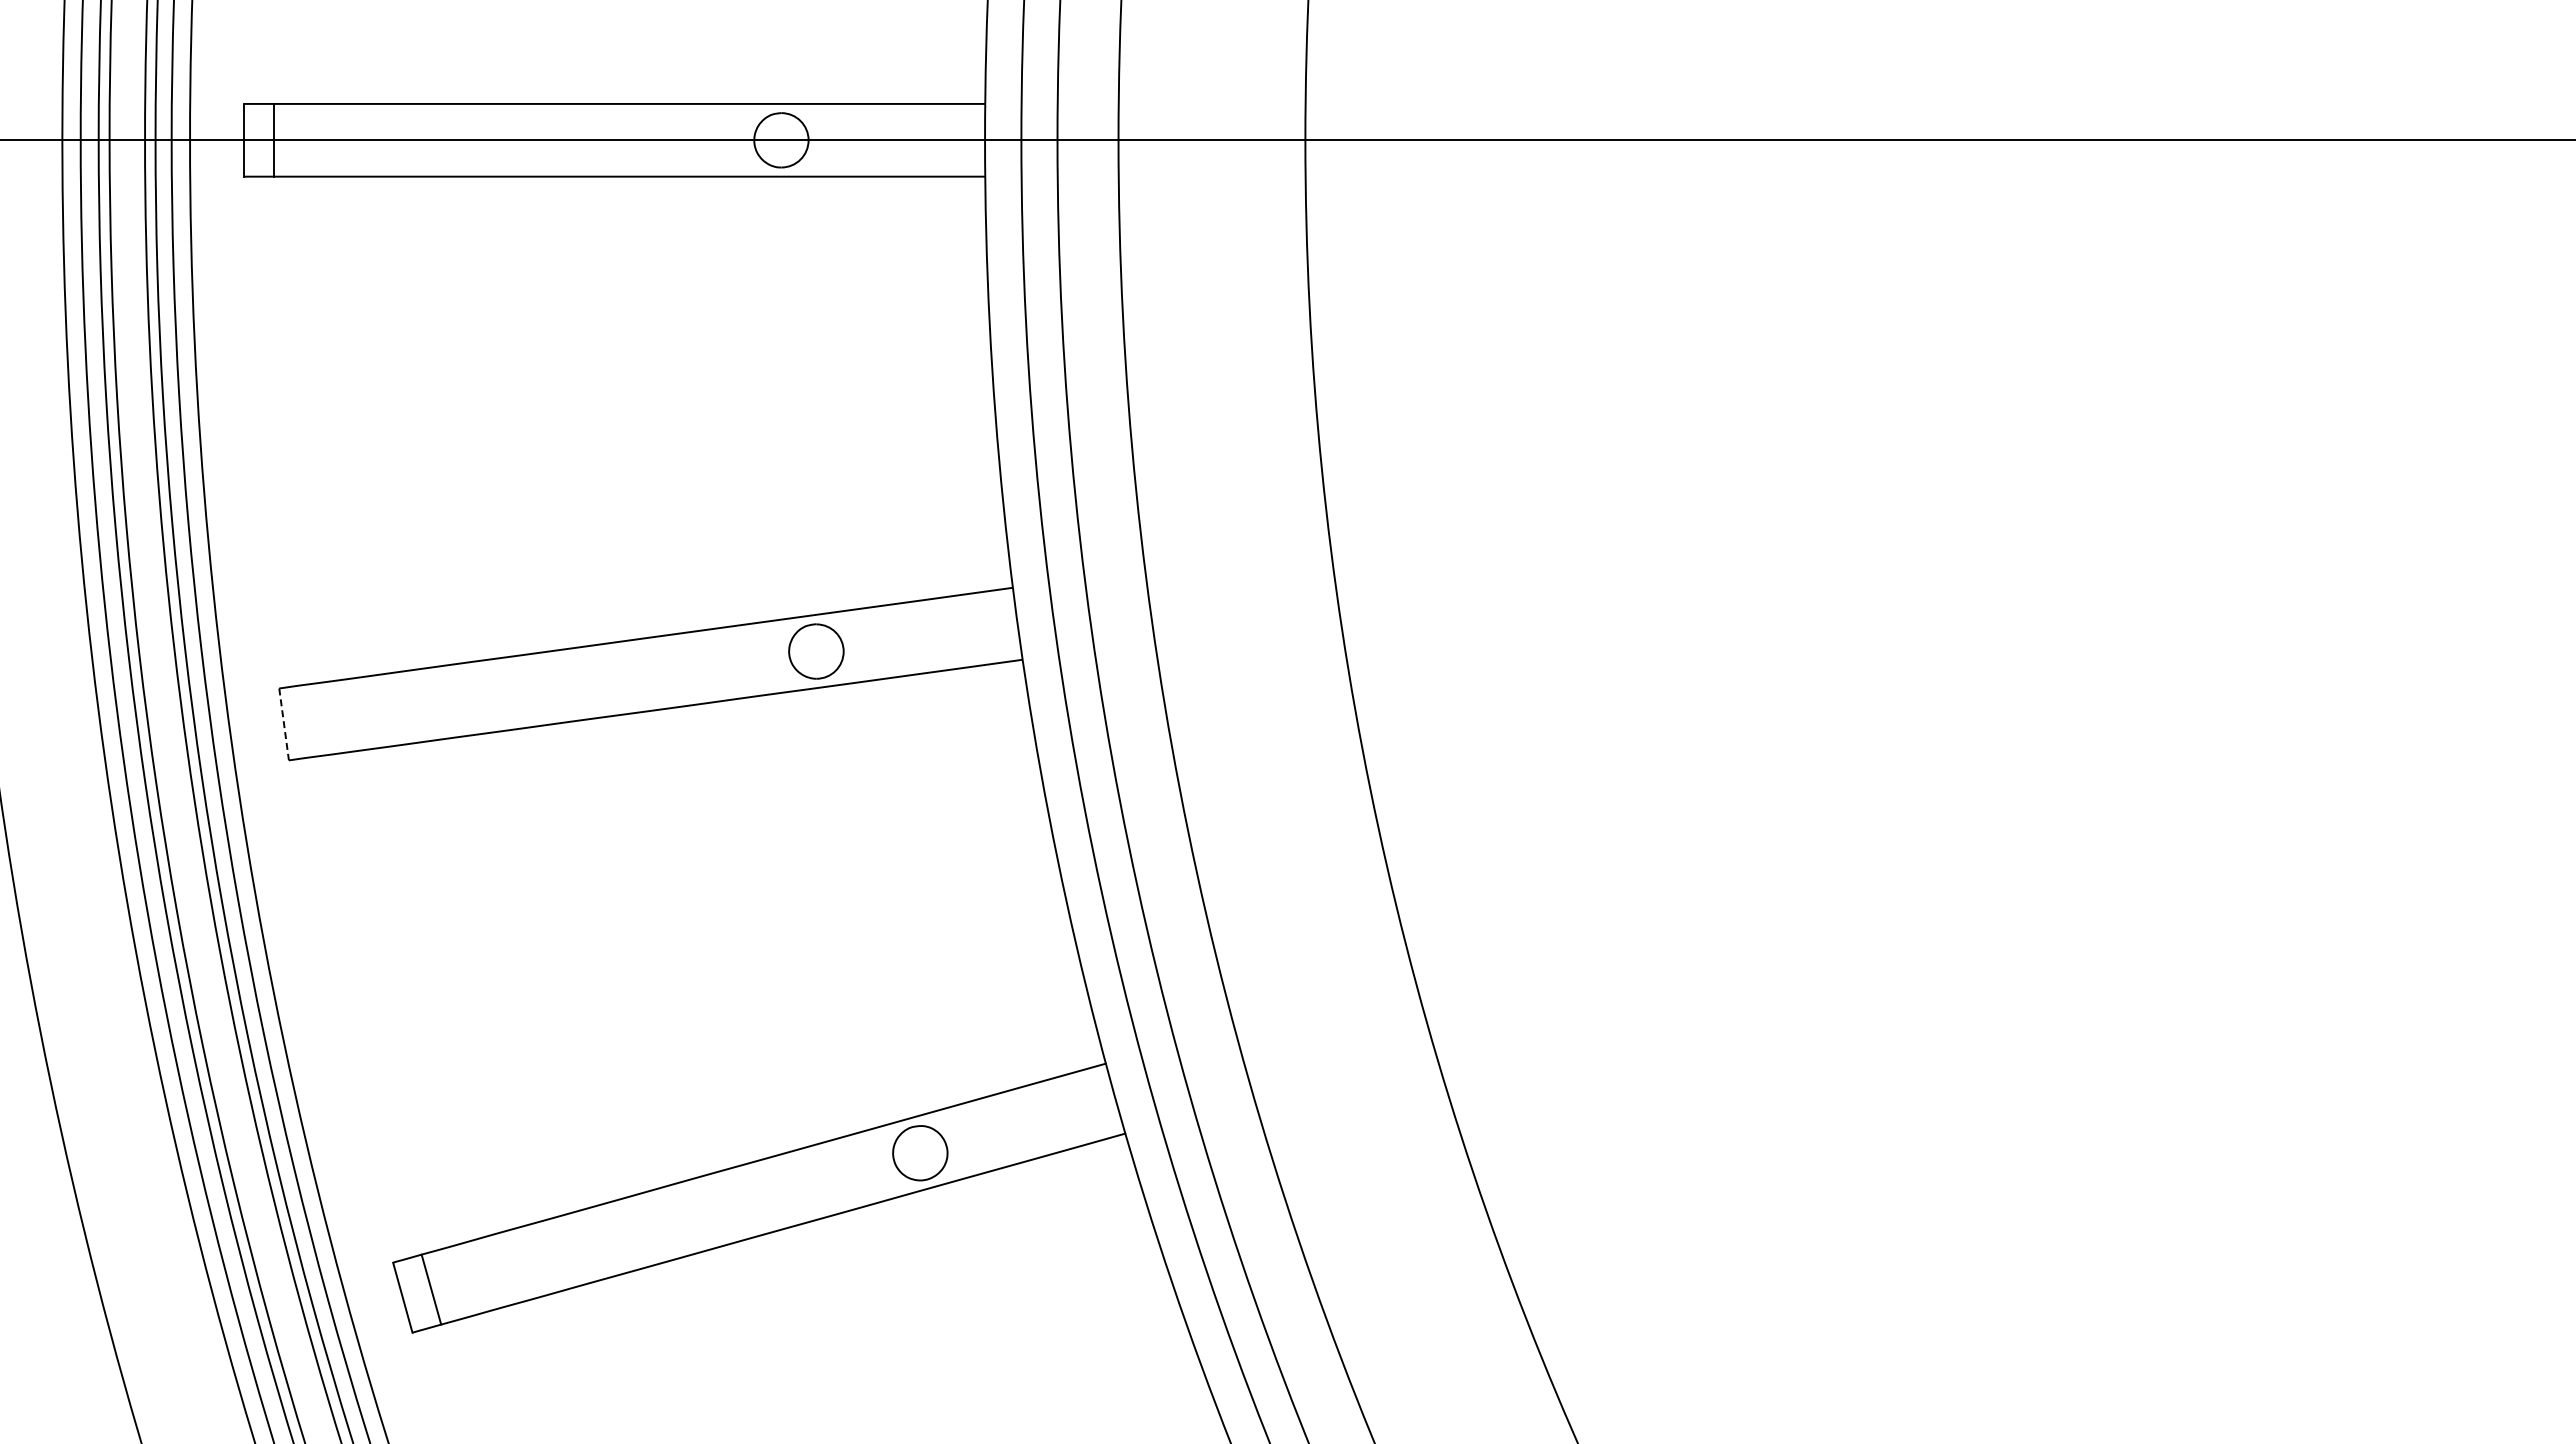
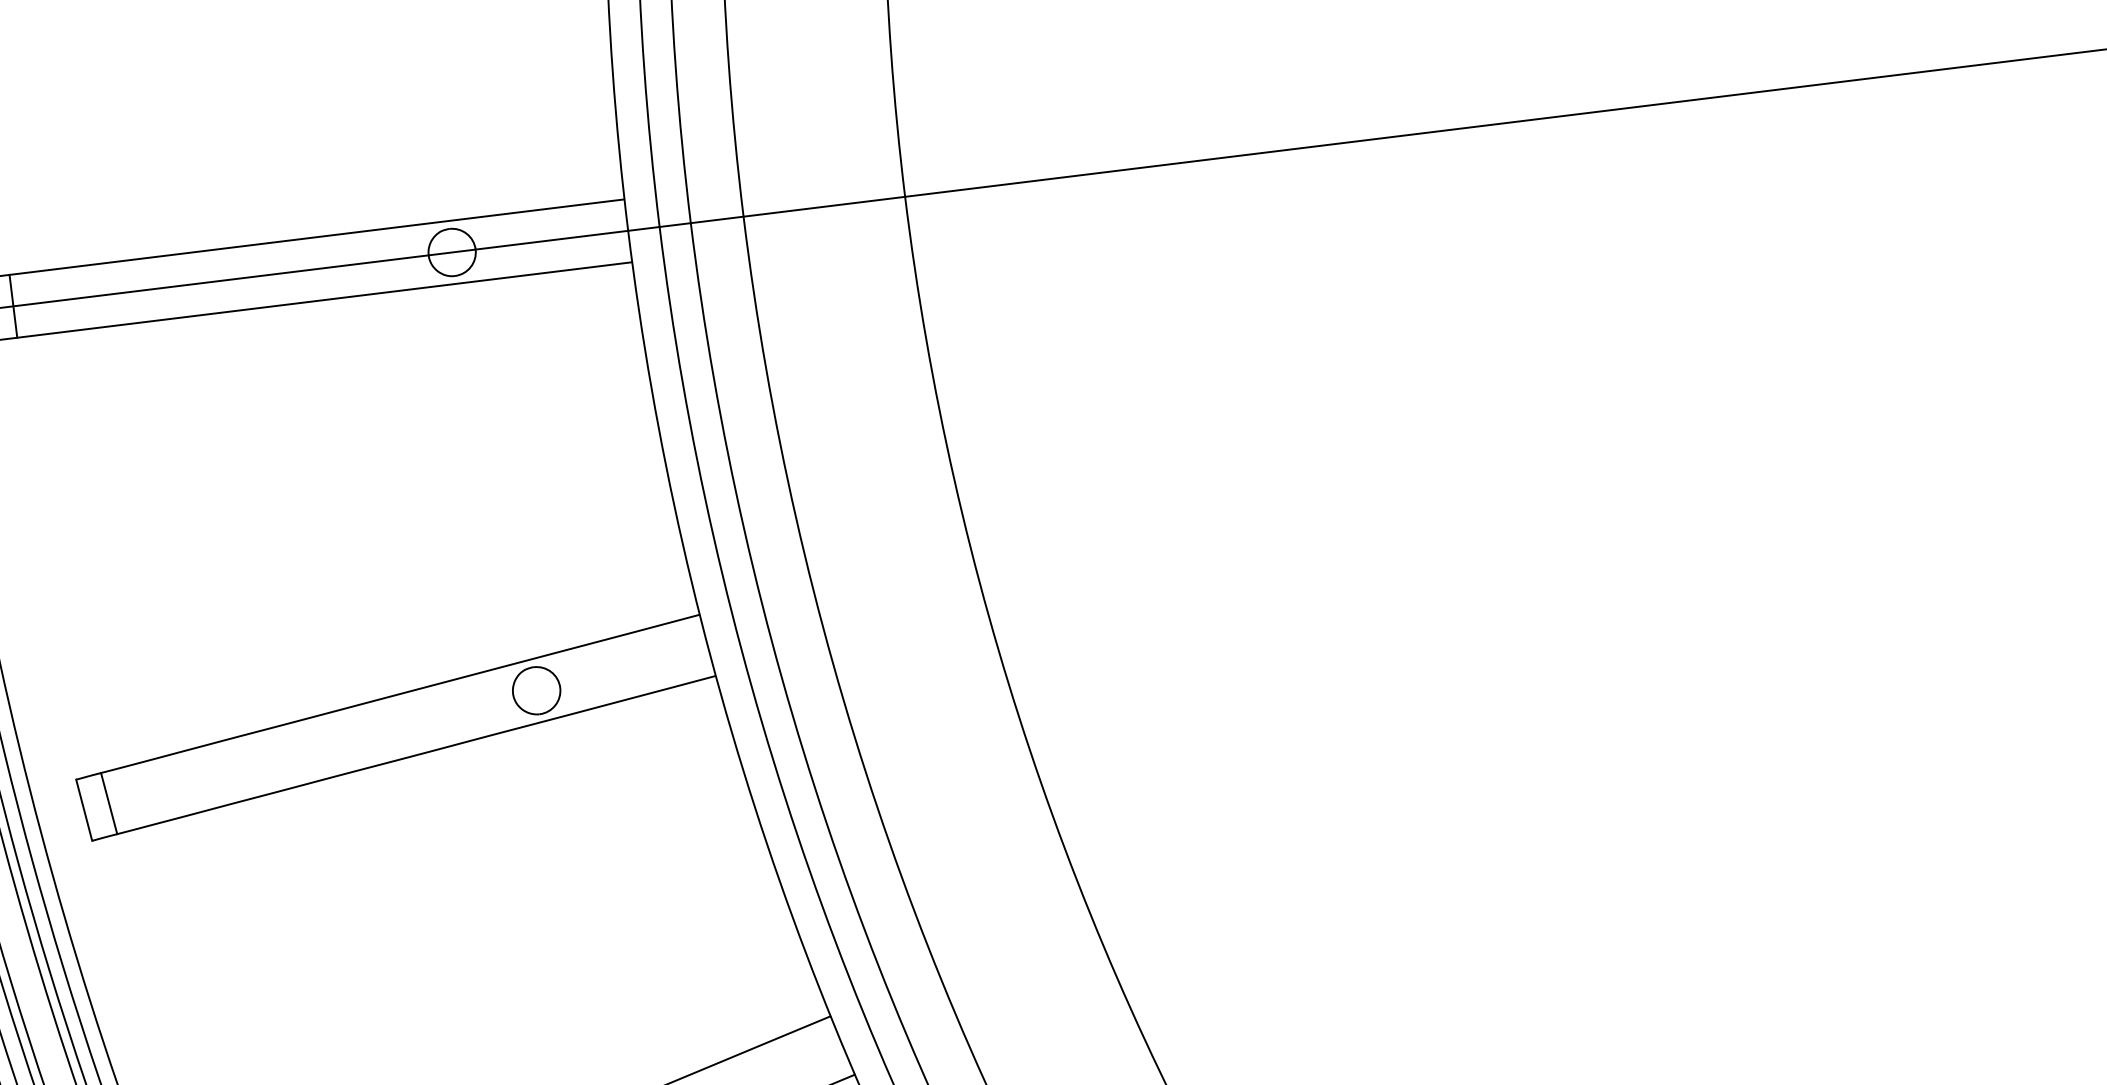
line: (313, 720) -> (109, 803), added
line: (284, 724) -> (84, 810), dashed -> solid

